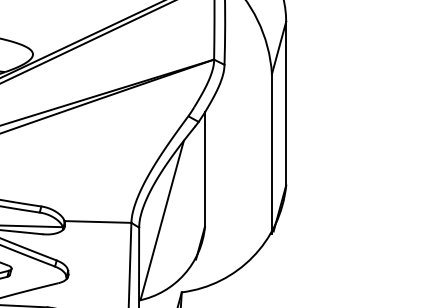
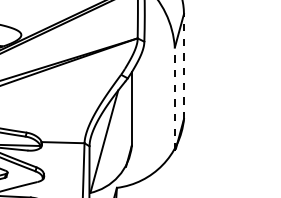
line: (285, 103) -> (183, 66), solid -> dashed
line: (271, 153) -> (174, 98), solid -> dashed

